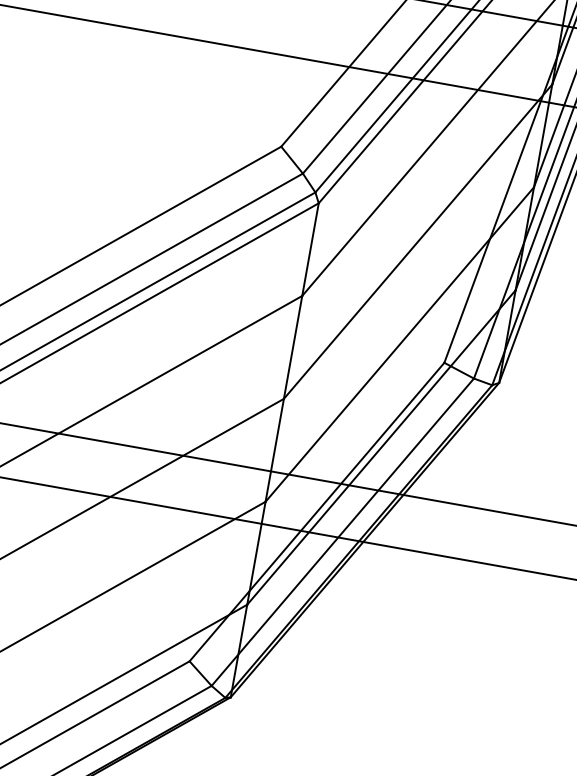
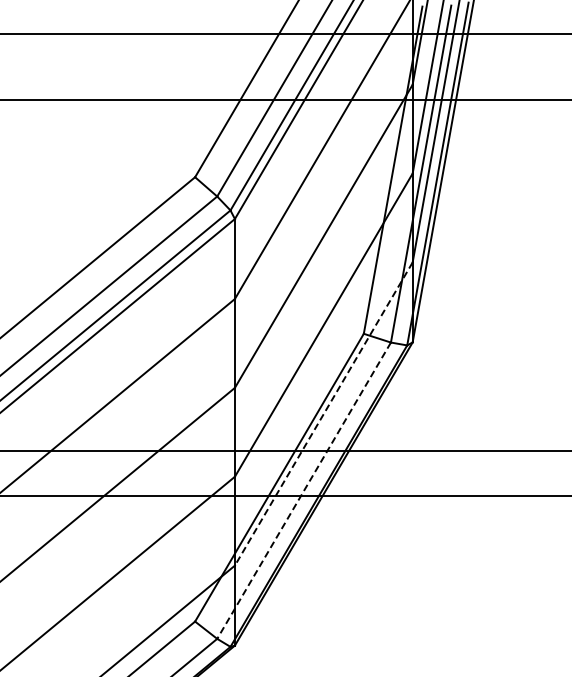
line: (381, 447) -> (323, 414), solid -> dashed
line: (343, 532) -> (304, 490), solid -> dashed

